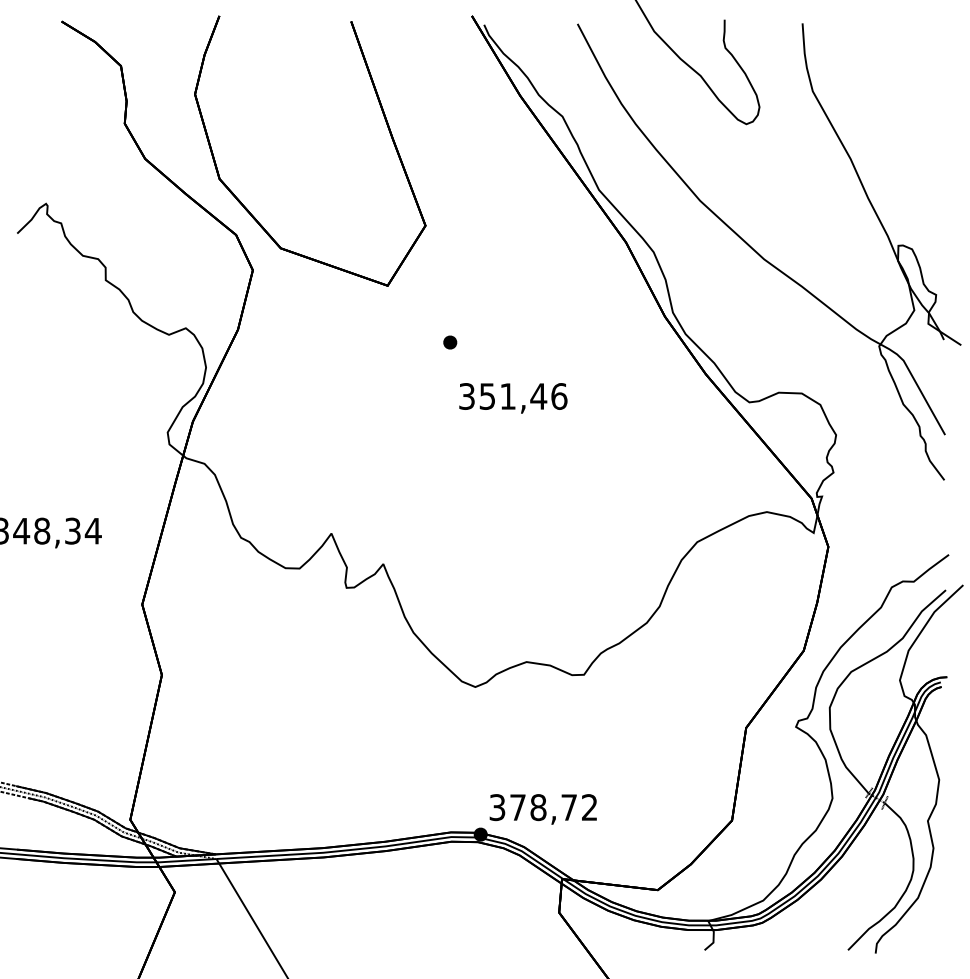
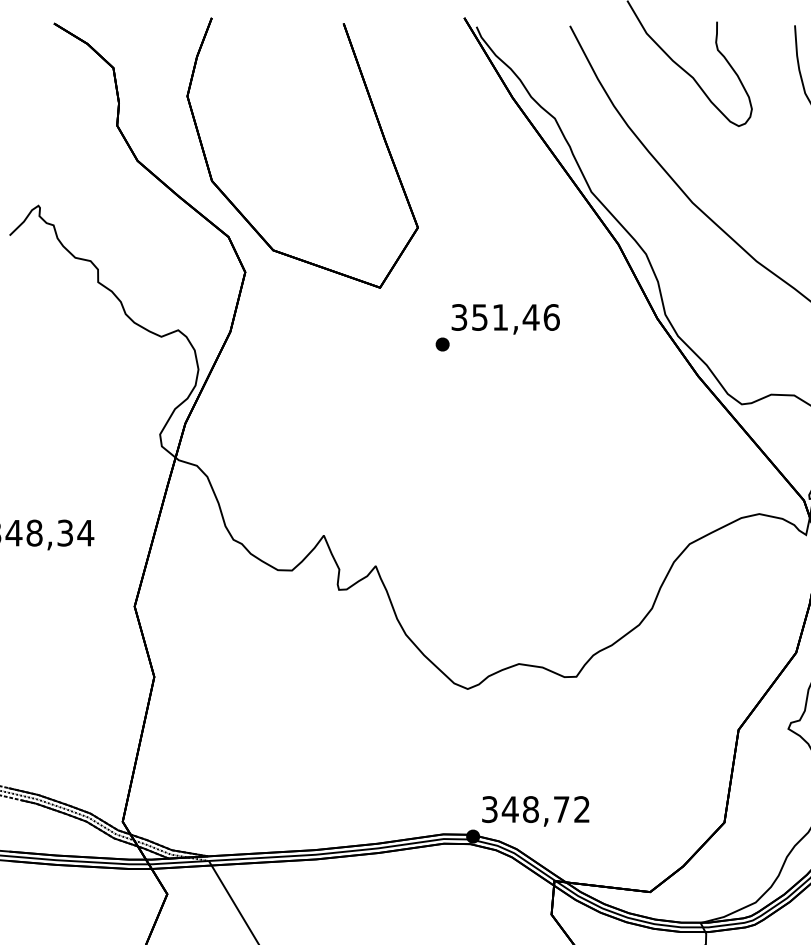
text: (513, 398) -> (505, 319), moved
text: (517, 807) -> (509, 809), 378,72 -> 348,72

